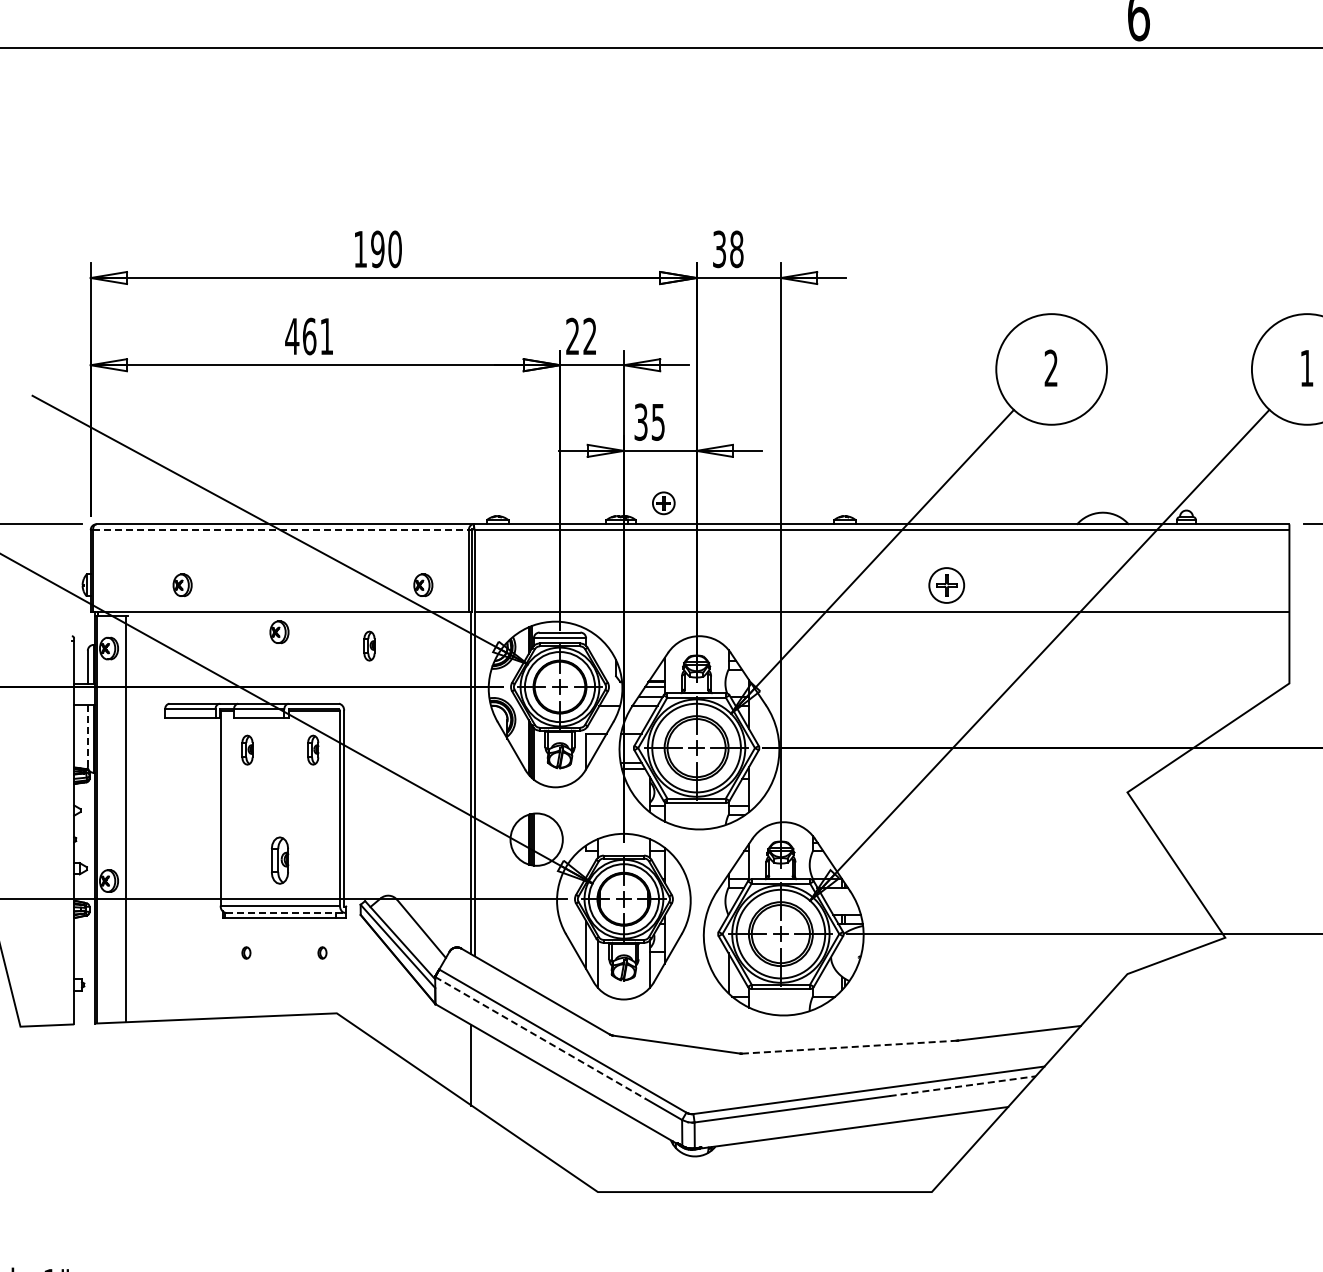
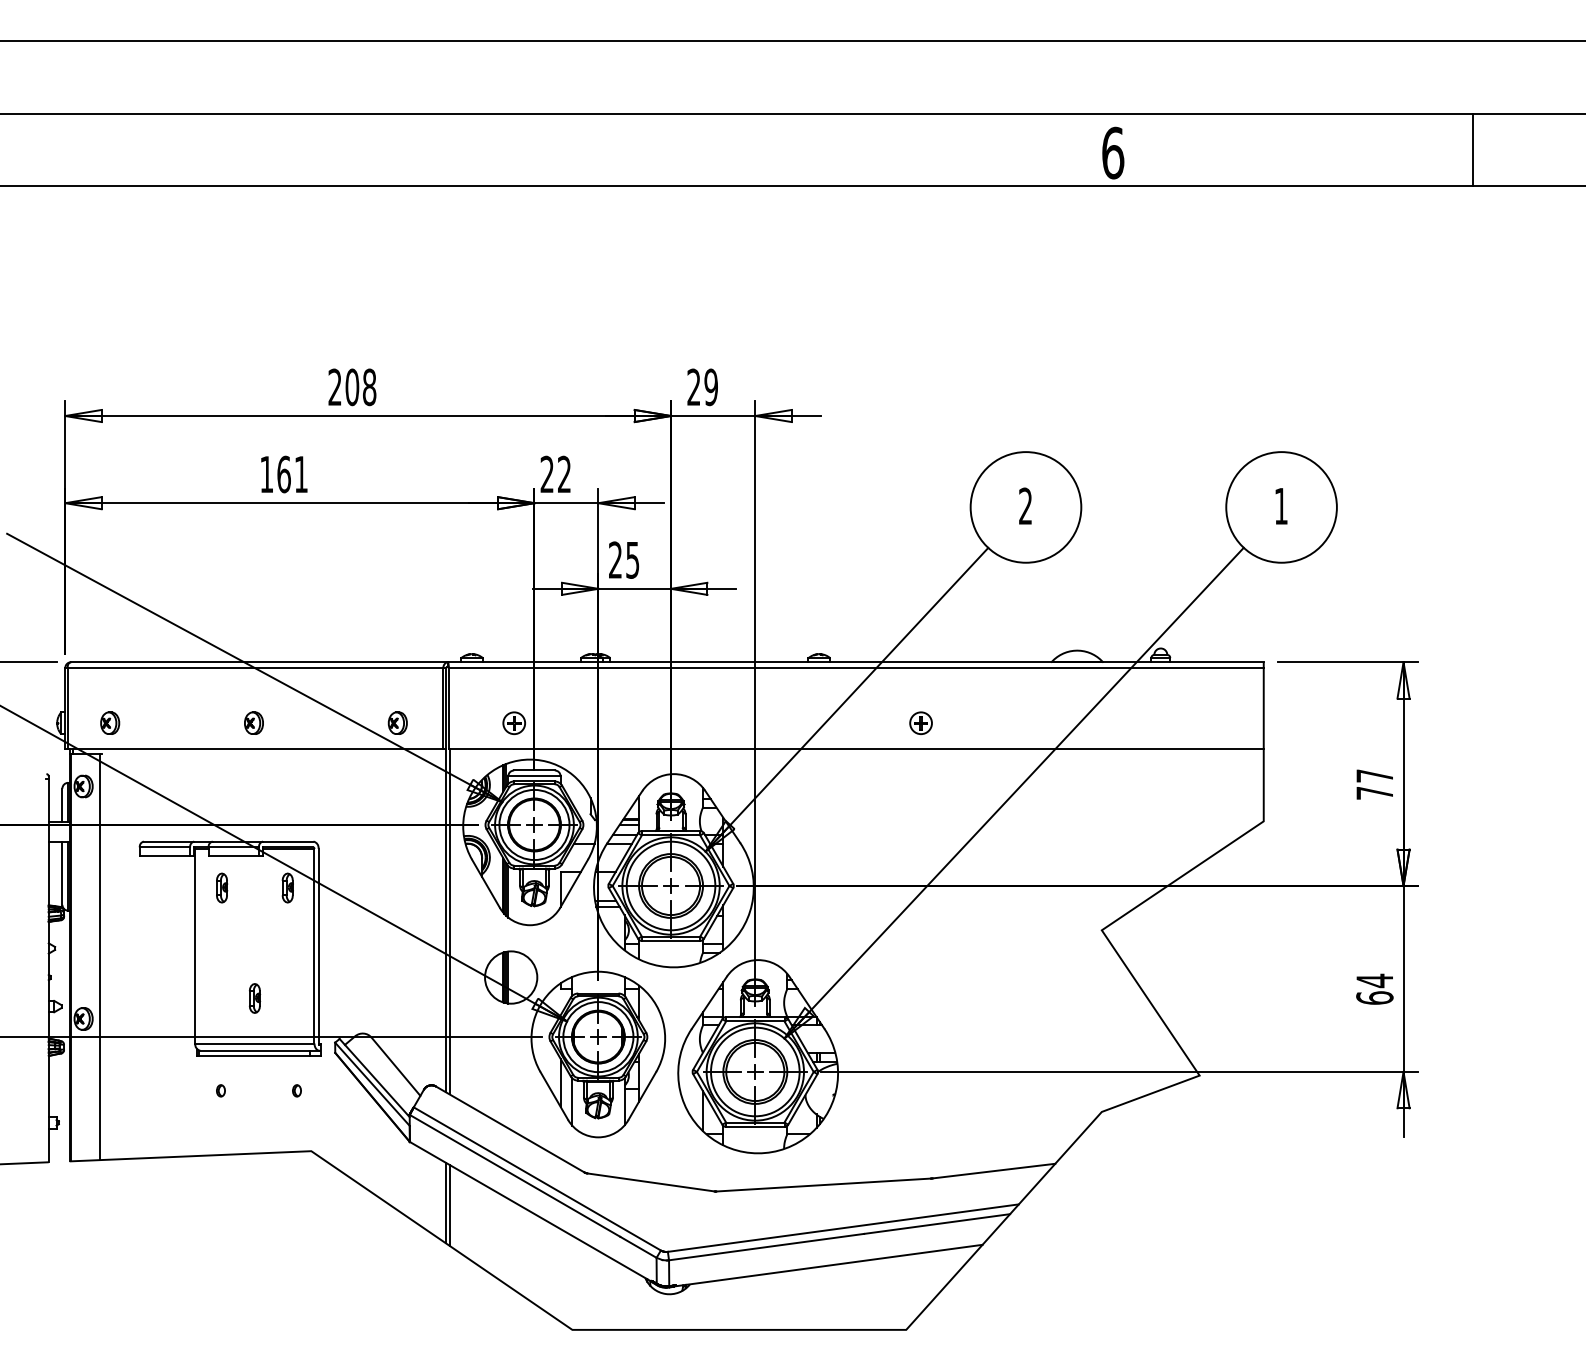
text: (377, 249) -> (352, 387), 190 -> 208
text: (728, 249) -> (702, 387), 38 -> 29
text: (291, 336) -> (266, 474), 461 -> 161
text: (641, 421) -> (615, 559), 35 -> 25
part: (663, 503) -> (513, 723), moved
line: (280, 530) -> (255, 668), dashed -> solid
part: (182, 584) -> (110, 722), moved
part: (946, 584) -> (920, 722), size x0.62
part: (278, 631) -> (253, 722), moved
part: (369, 645) -> (344, 783), removed
line: (87, 736) -> (62, 874), dashed -> solid
part: (280, 860) -> (255, 998), size x0.62
line: (285, 912) -> (260, 1050), dashed -> solid
line: (540, 1037) -> (514, 1175), dashed -> solid
line: (850, 1047) -> (824, 1185), dashed -> solid
line: (475, 1066) -> (449, 1204), added
line: (963, 1086) -> (937, 1224), dashed -> solid

